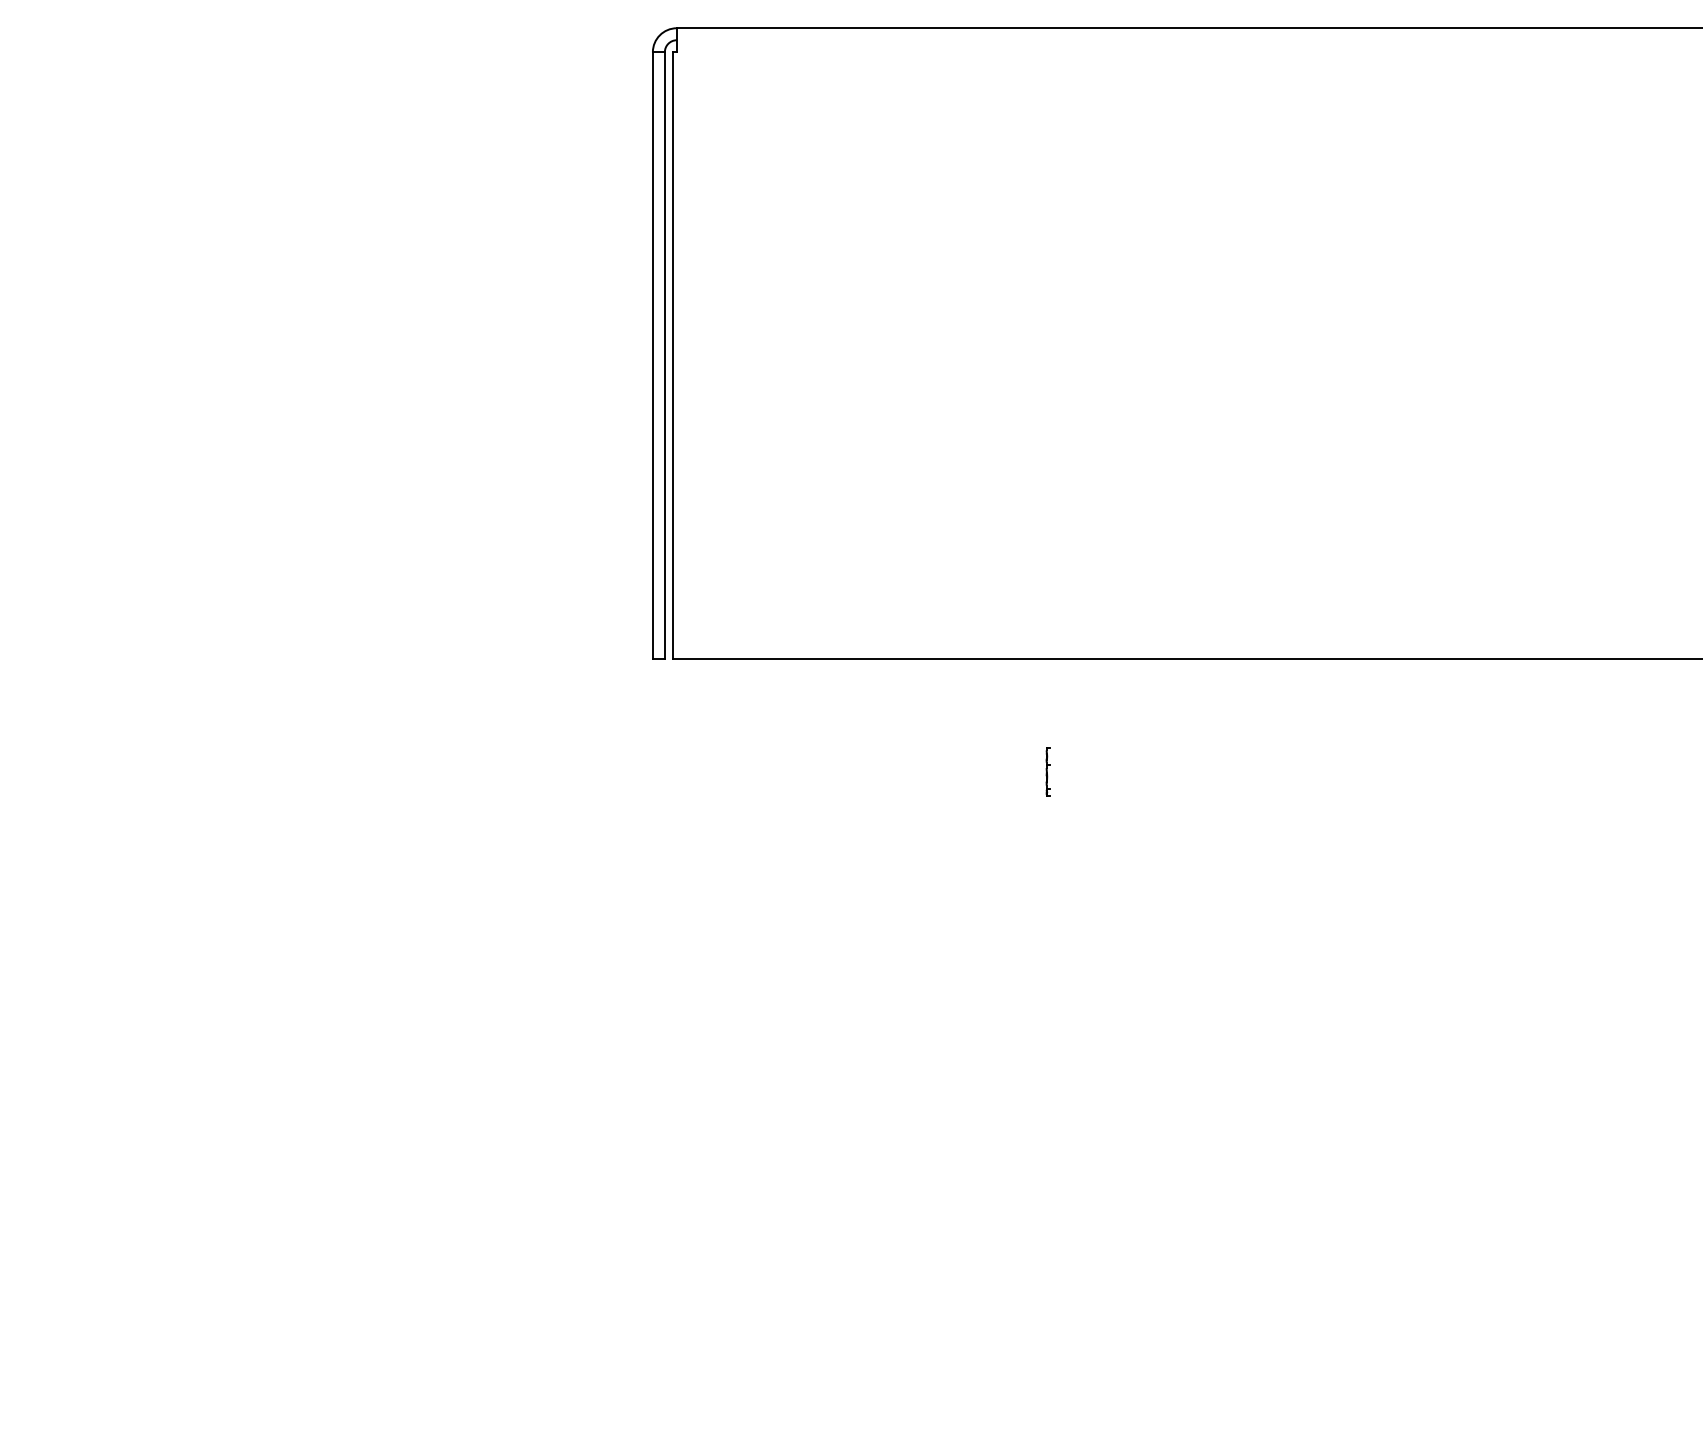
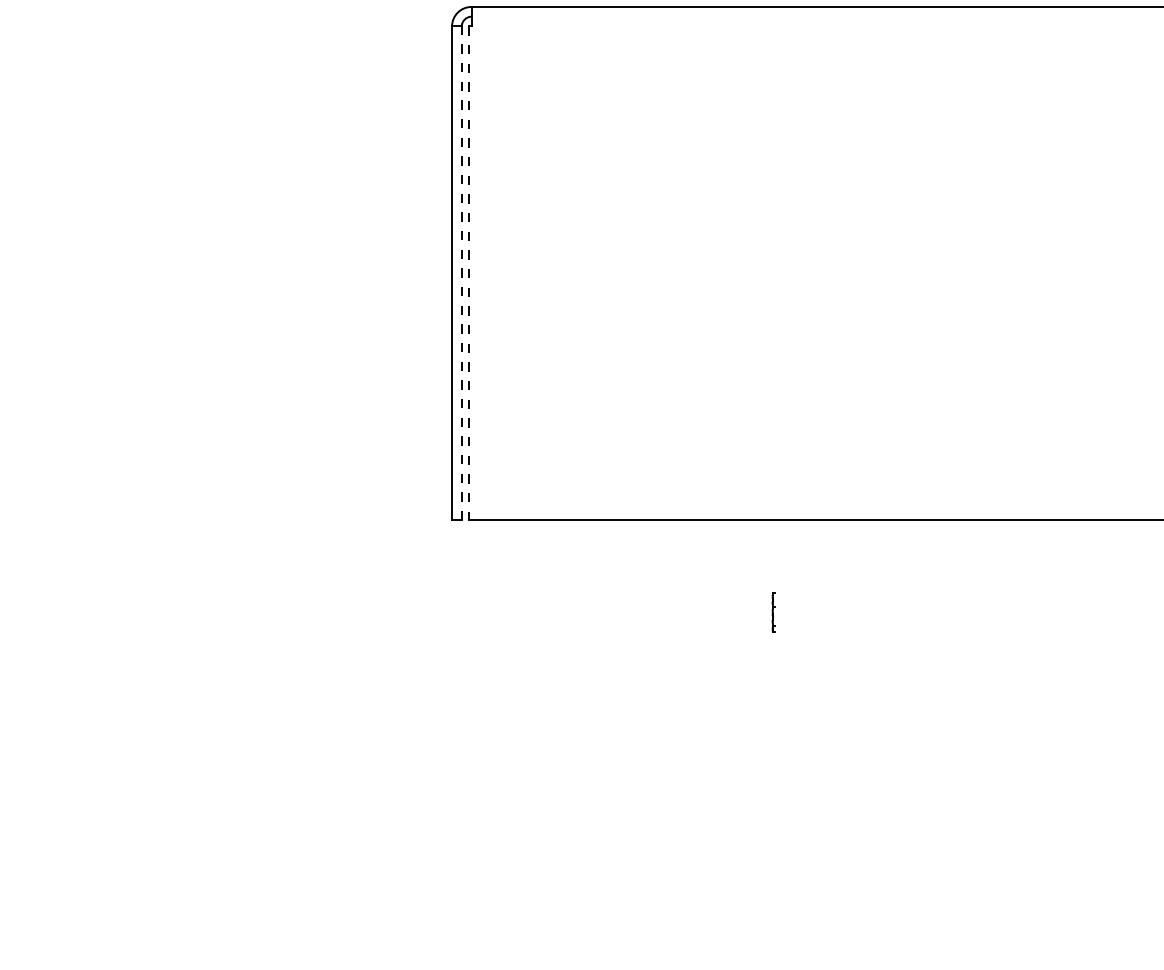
line: (664, 354) -> (461, 272), solid -> dashed
line: (673, 355) -> (468, 273), solid -> dashed

